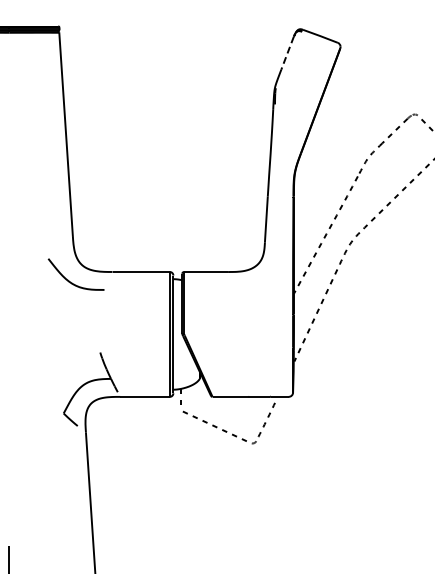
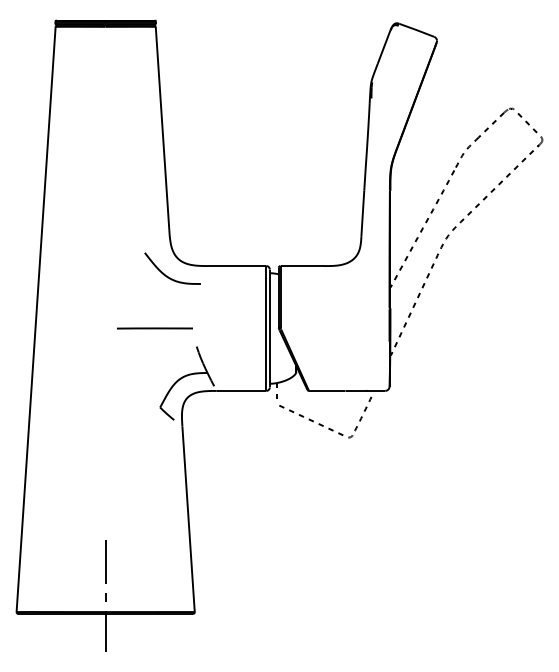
line: (288, 53) -> (384, 47), dashed -> solid
line: (58, 334) -> (154, 328), added

